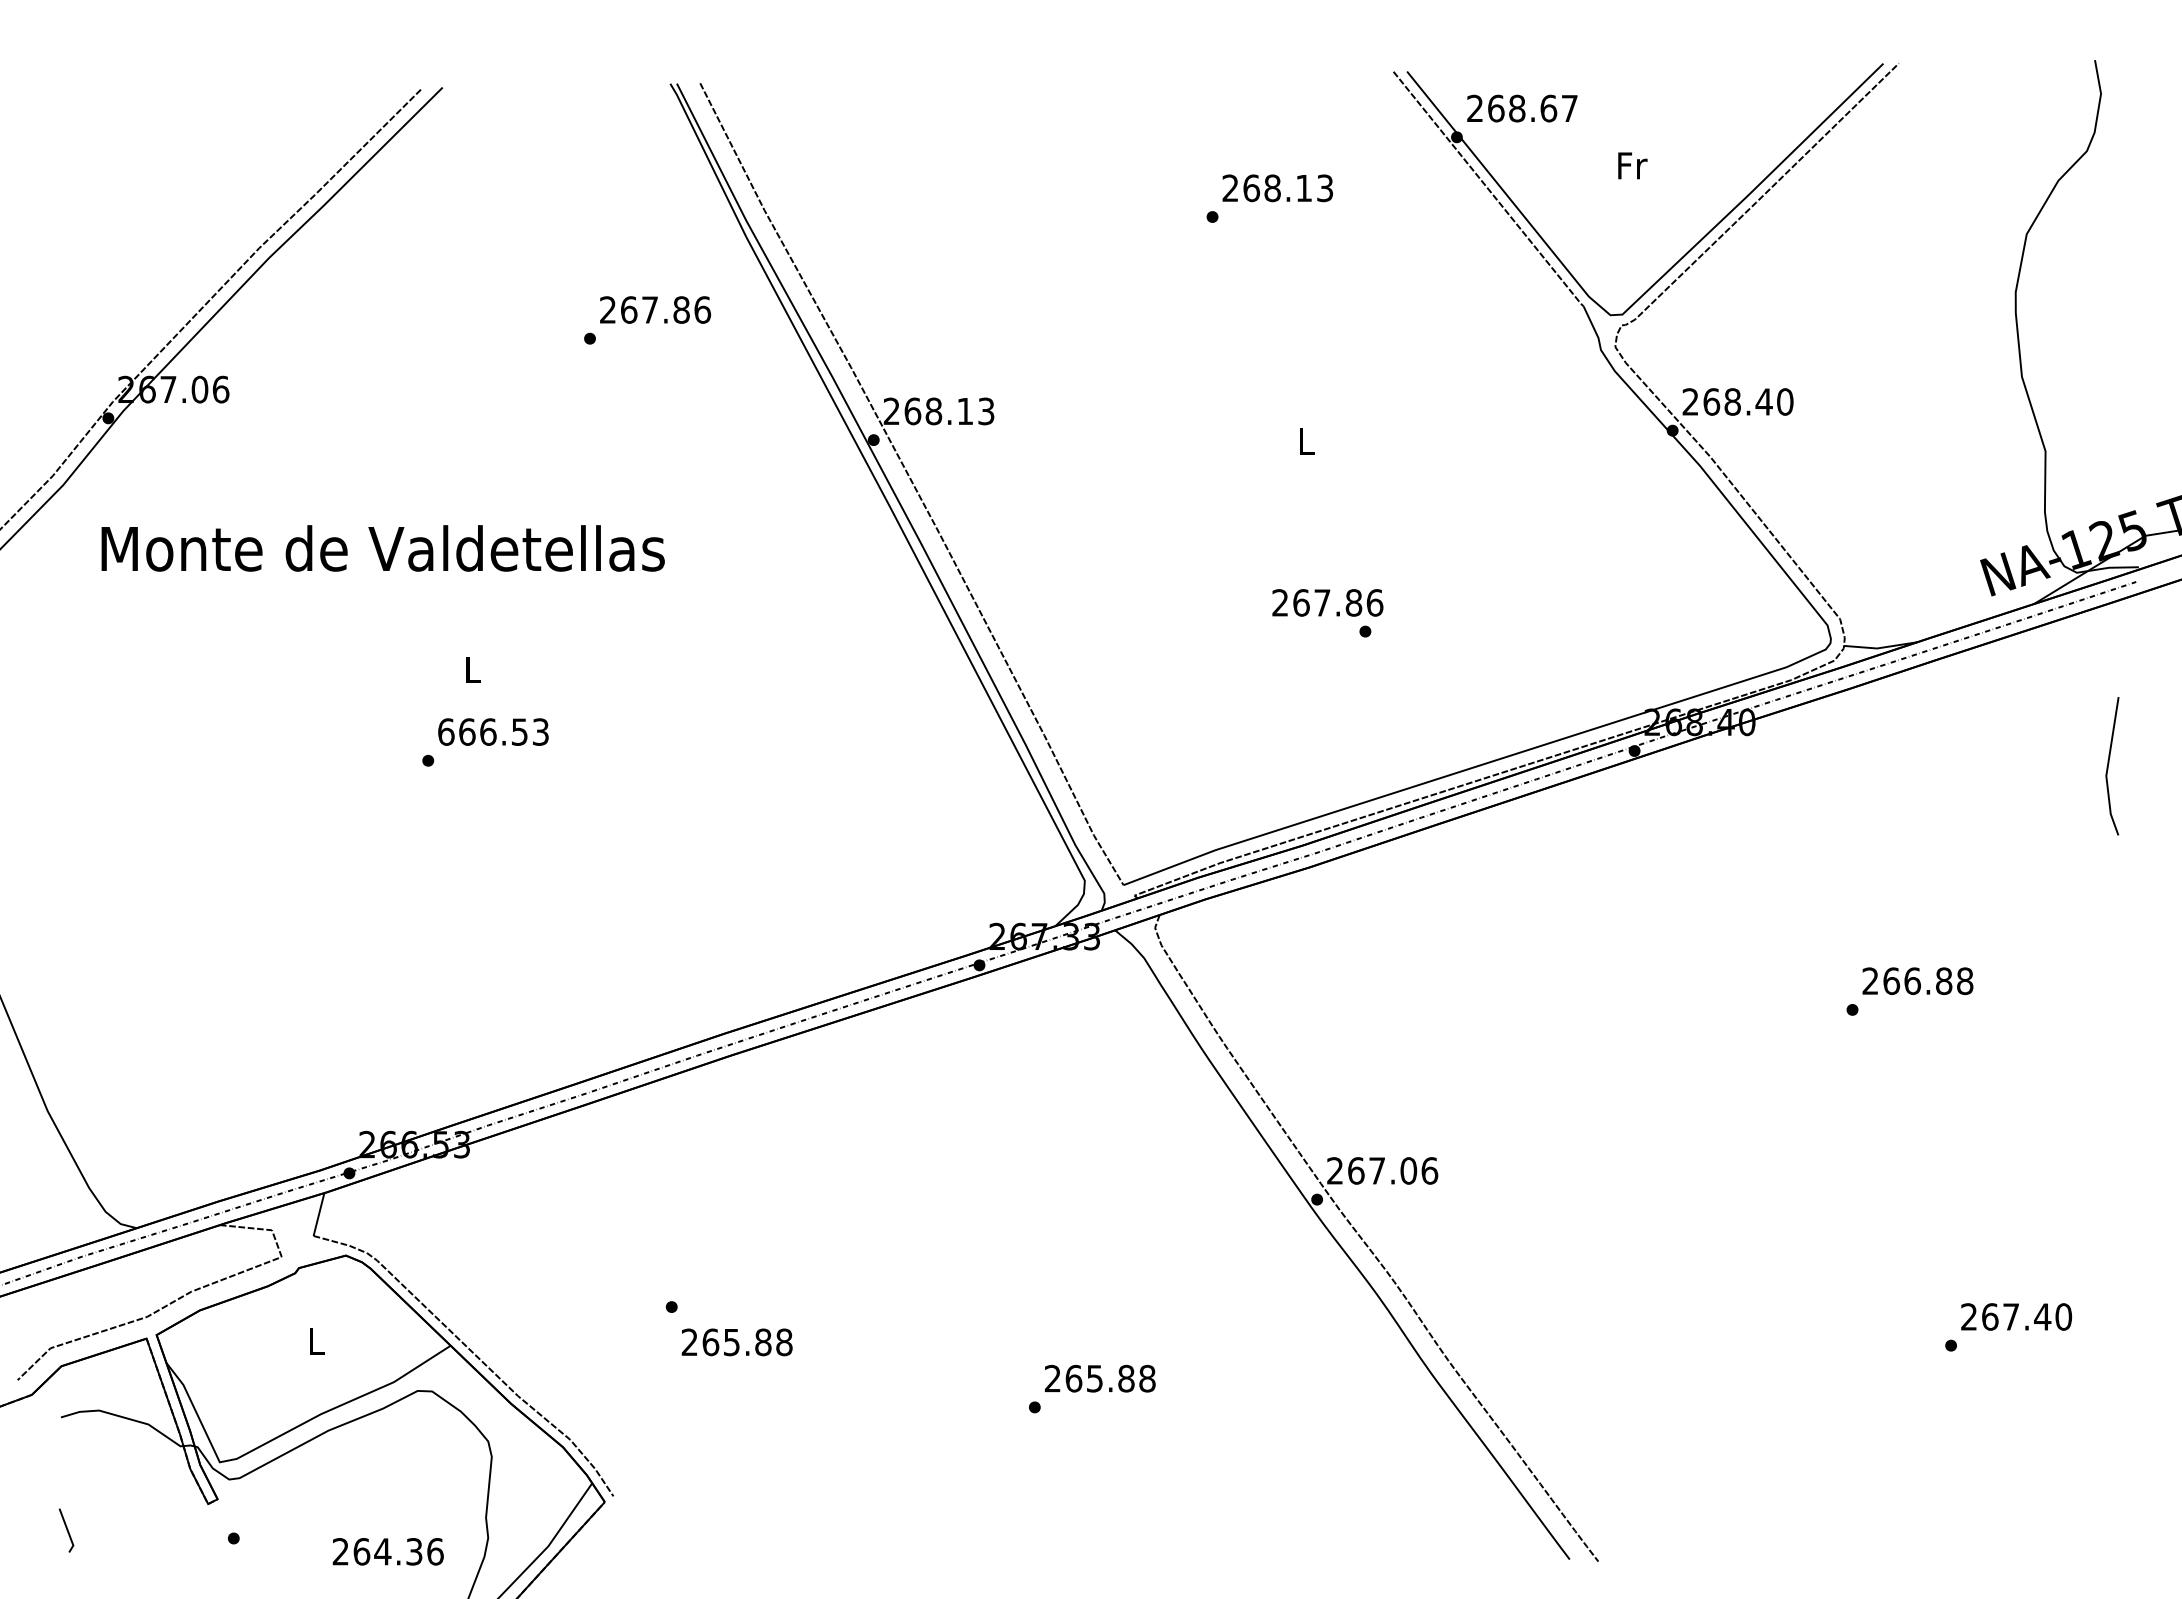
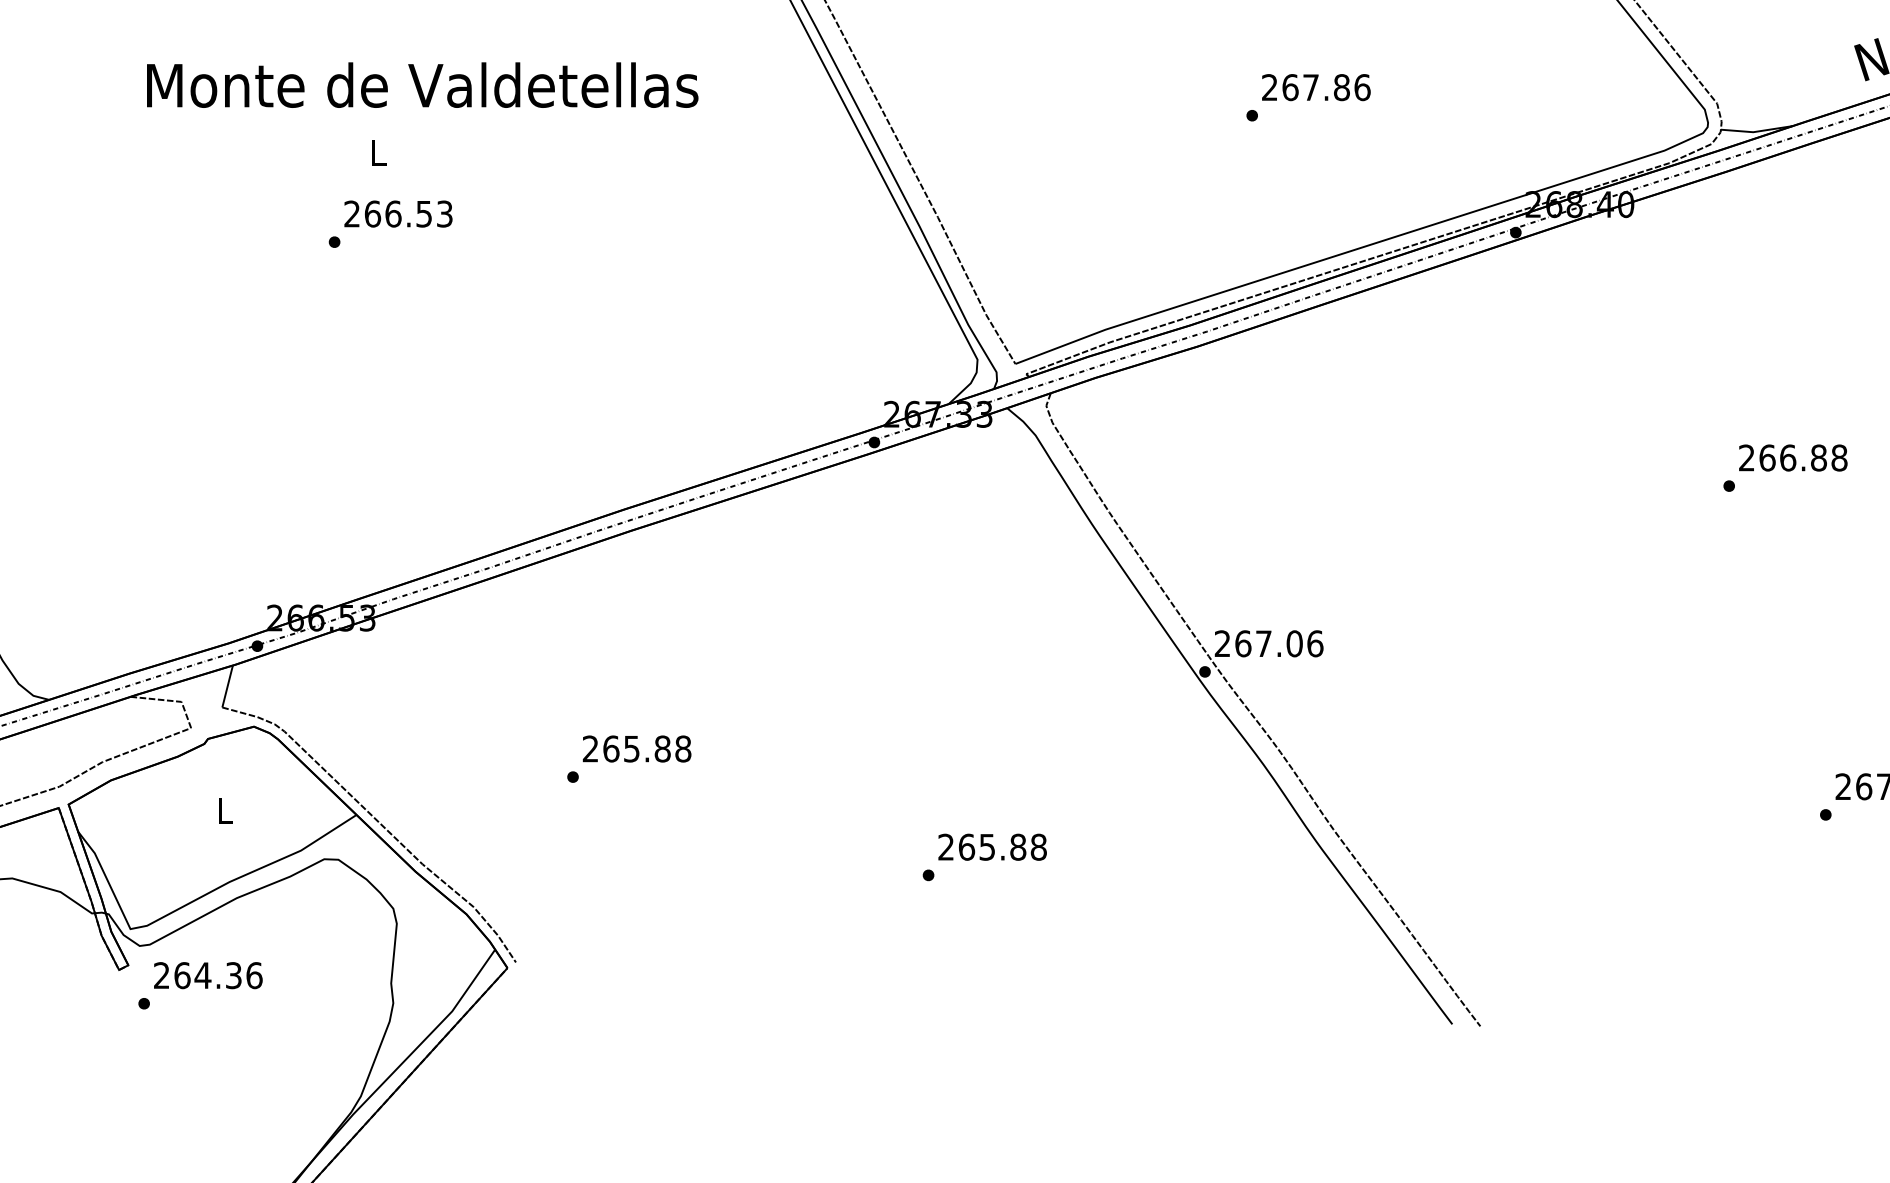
text: (382, 548) -> (421, 85), moved
text: (1327, 602) -> (1315, 87), moved
text: (446, 731) -> (352, 213), 666.53 -> 266.53
text: (736, 1342) -> (636, 749), moved
text: (387, 1551) -> (207, 975), moved

